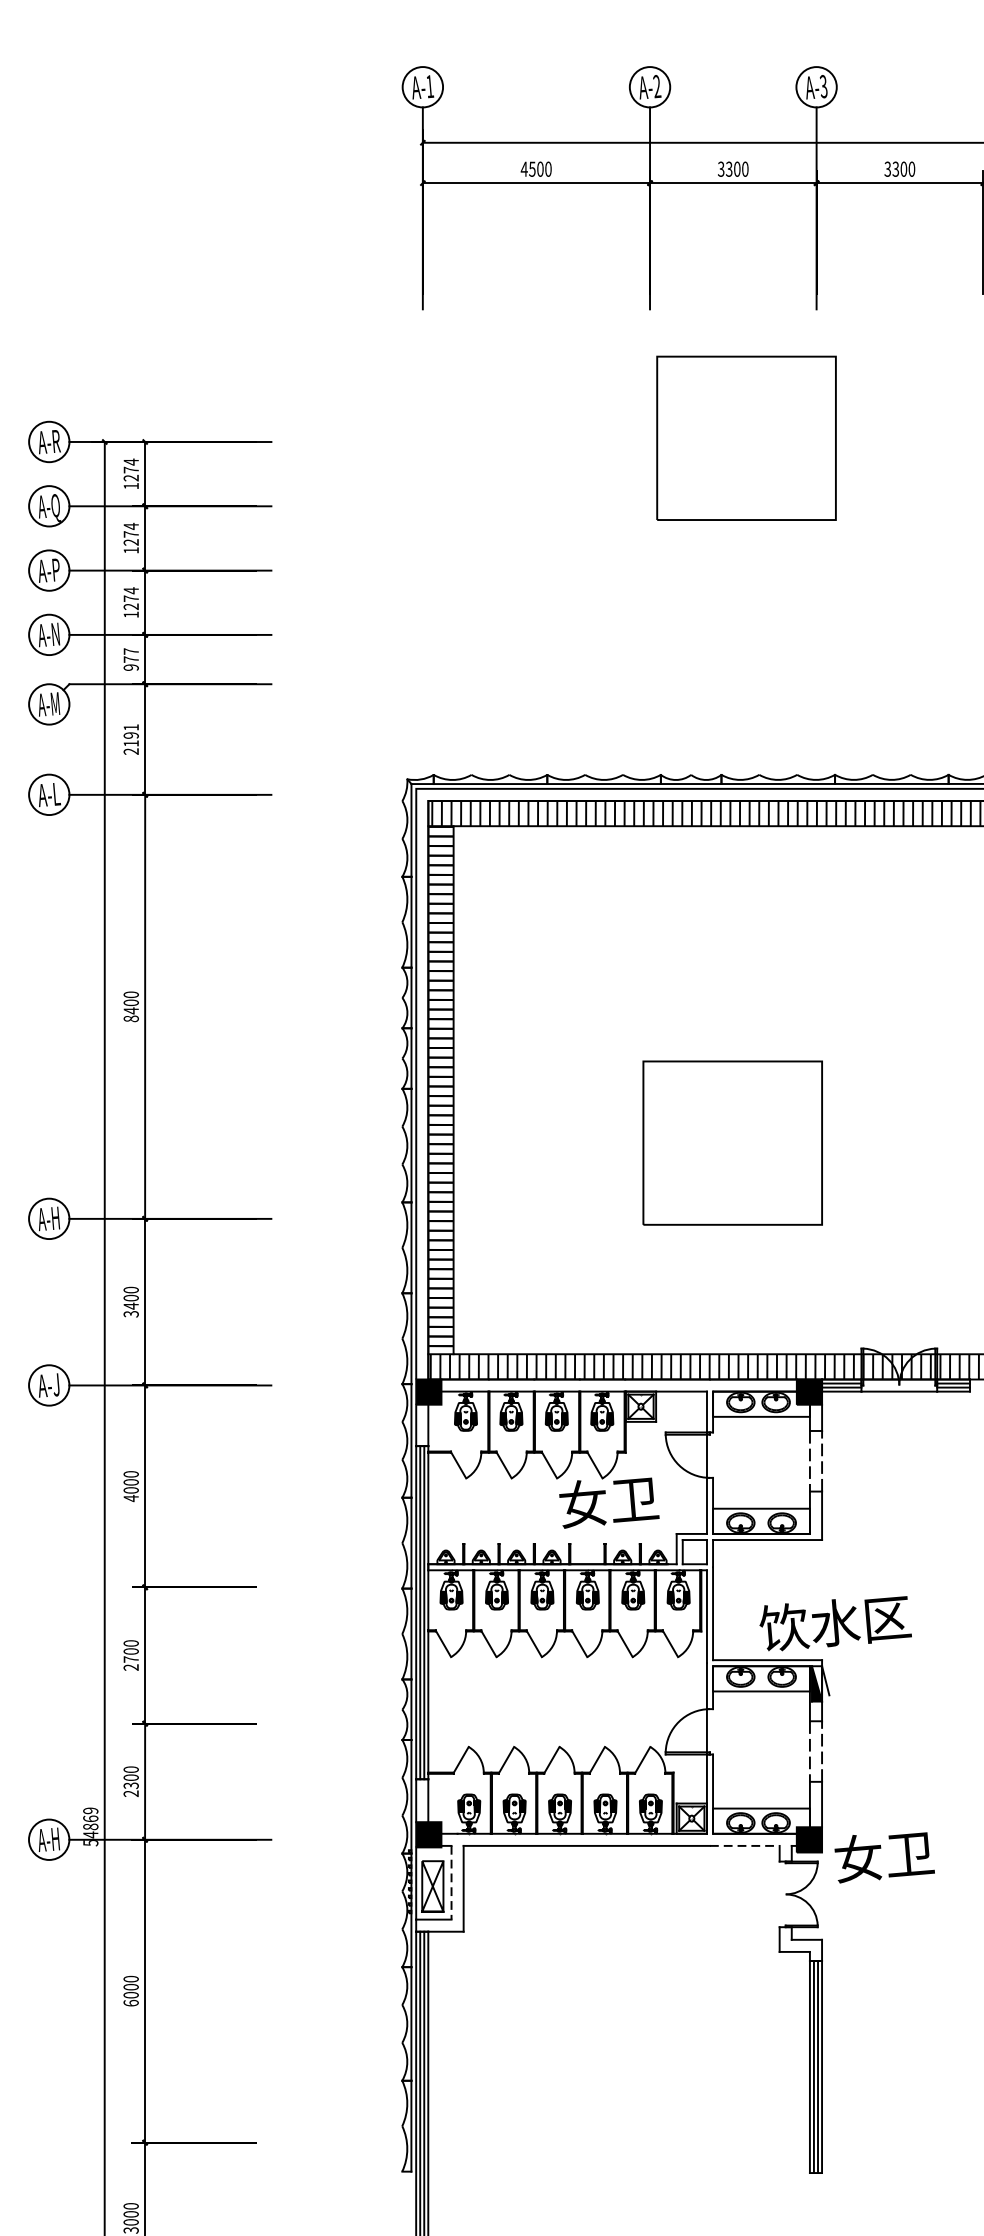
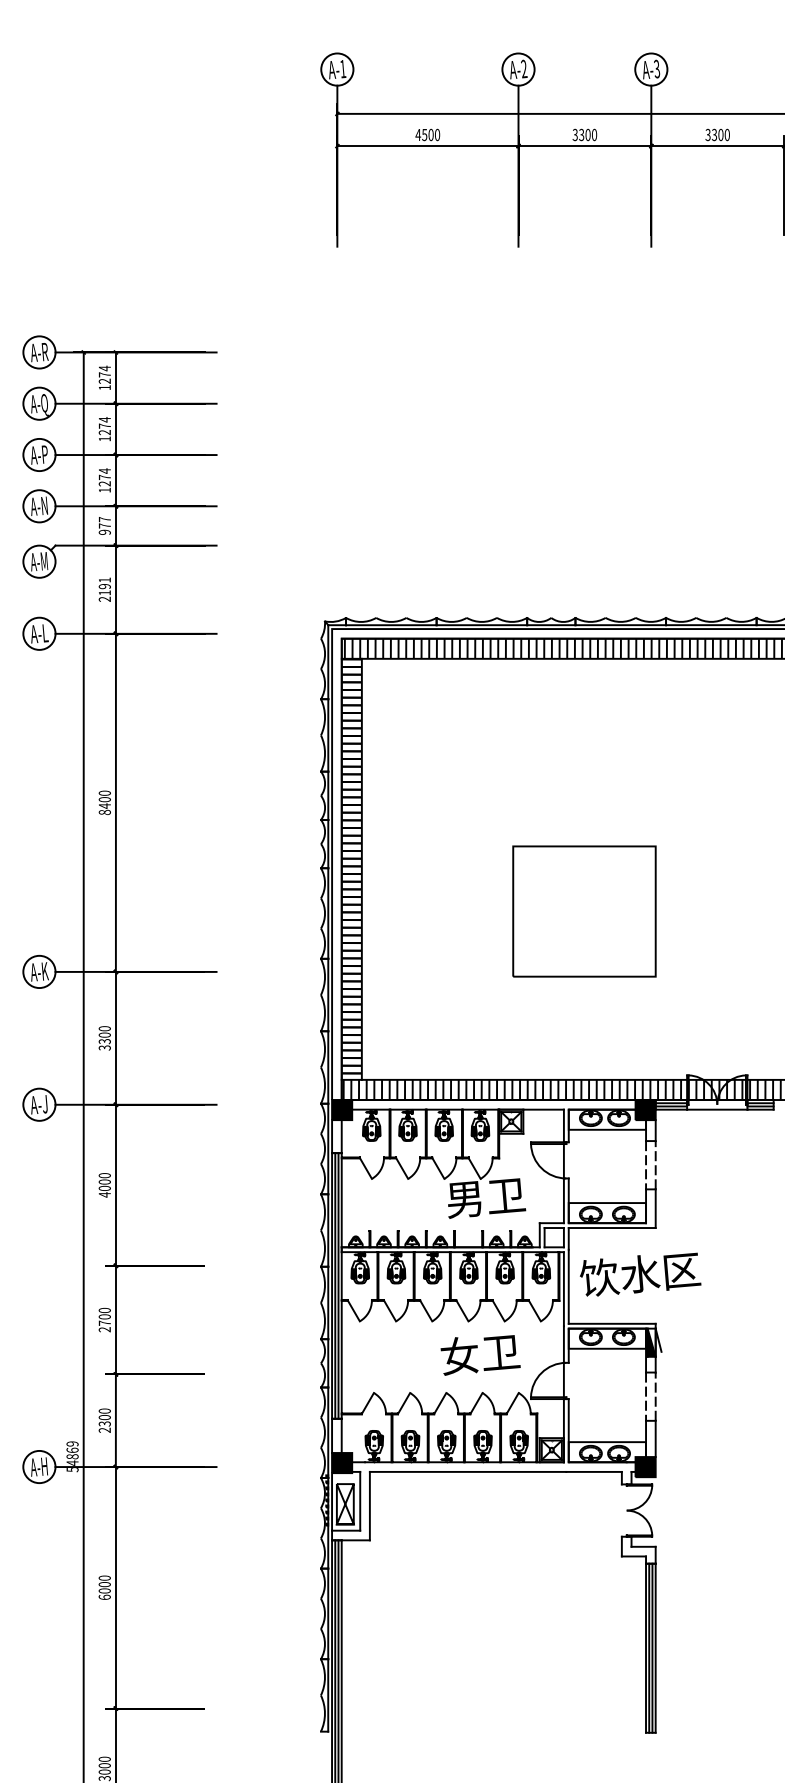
part: (746, 438) -> (595, 349), removed
text: (50, 1218) -> (40, 971), A-H -> A-K
text: (130, 1306) -> (104, 1041), 3400 -> 3300
text: (582, 1504) -> (464, 1199), 女卫 -> 男卫
text: (835, 1623) -> (640, 1274), moved
line: (745, 1845) -> (594, 1471), dashed -> solid
text: (884, 1857) -> (480, 1355), moved
line: (451, 1883) -> (360, 1501), dashed -> solid

